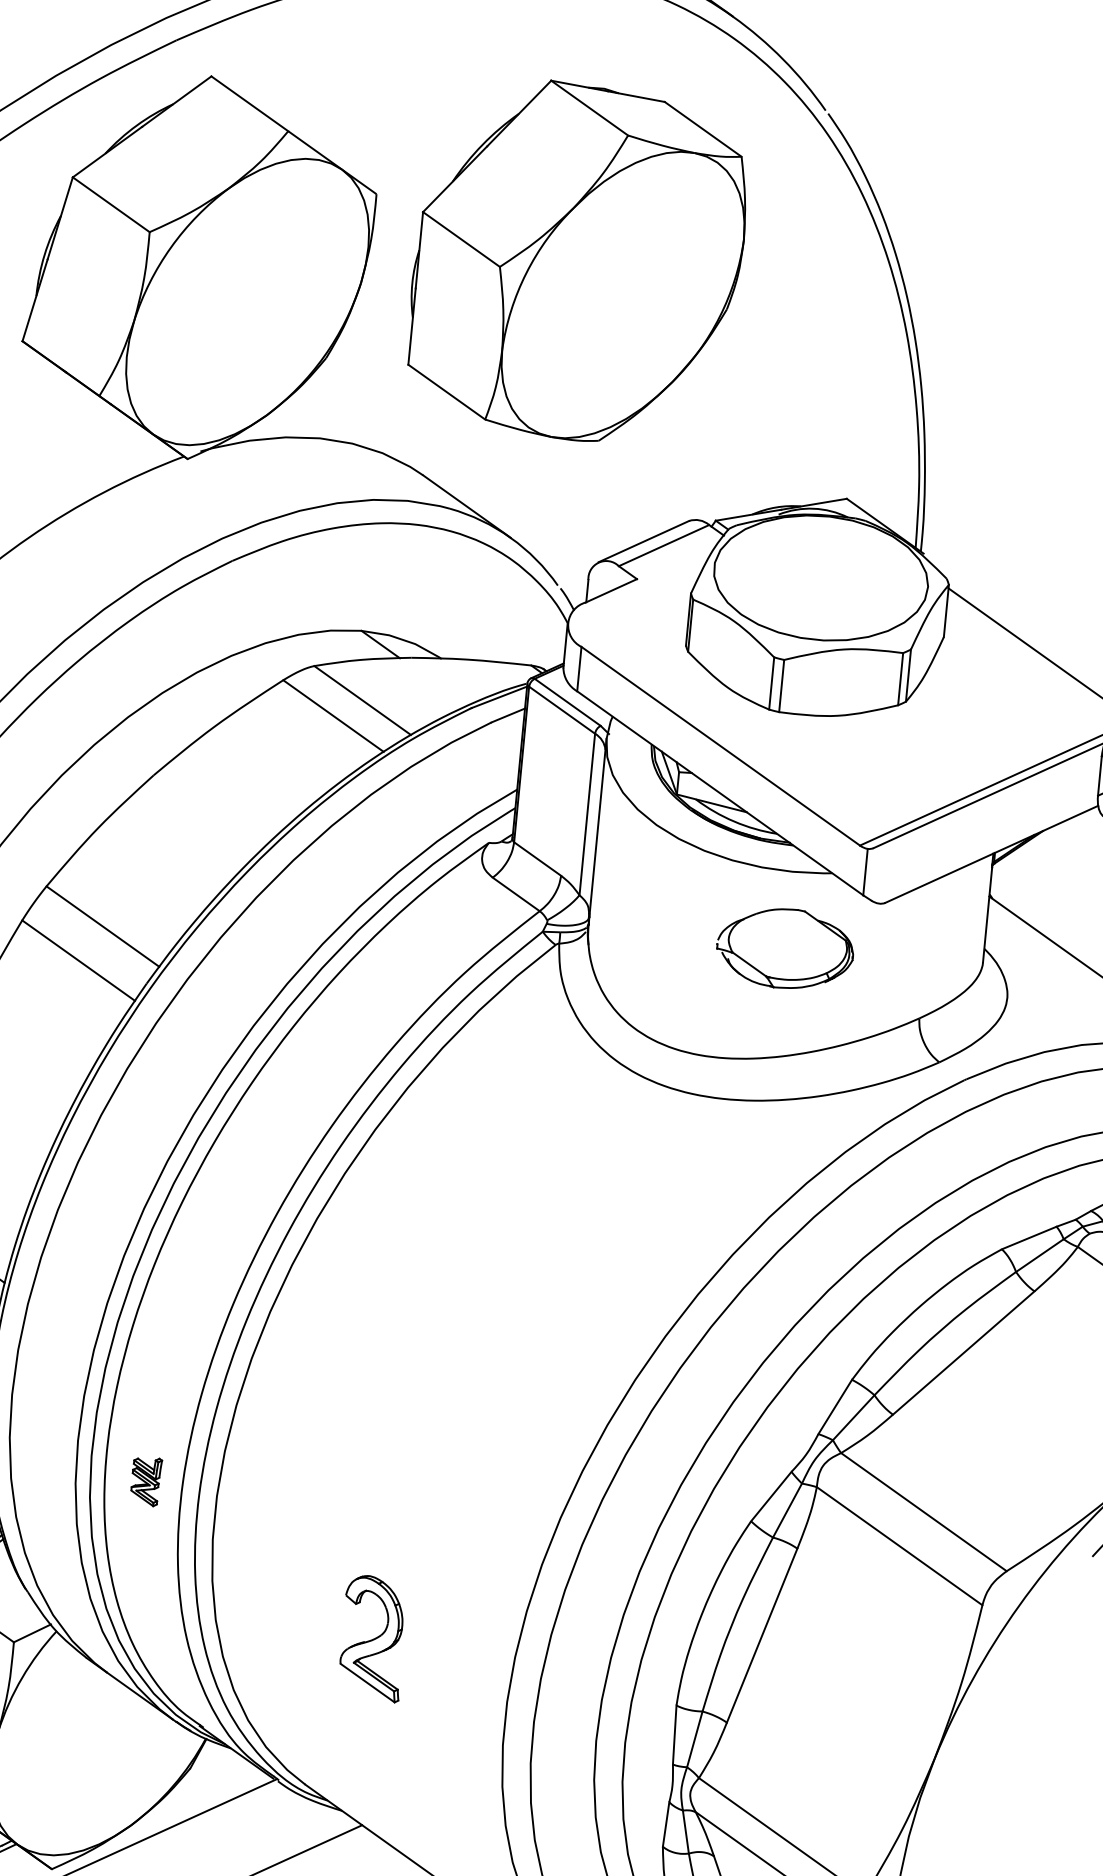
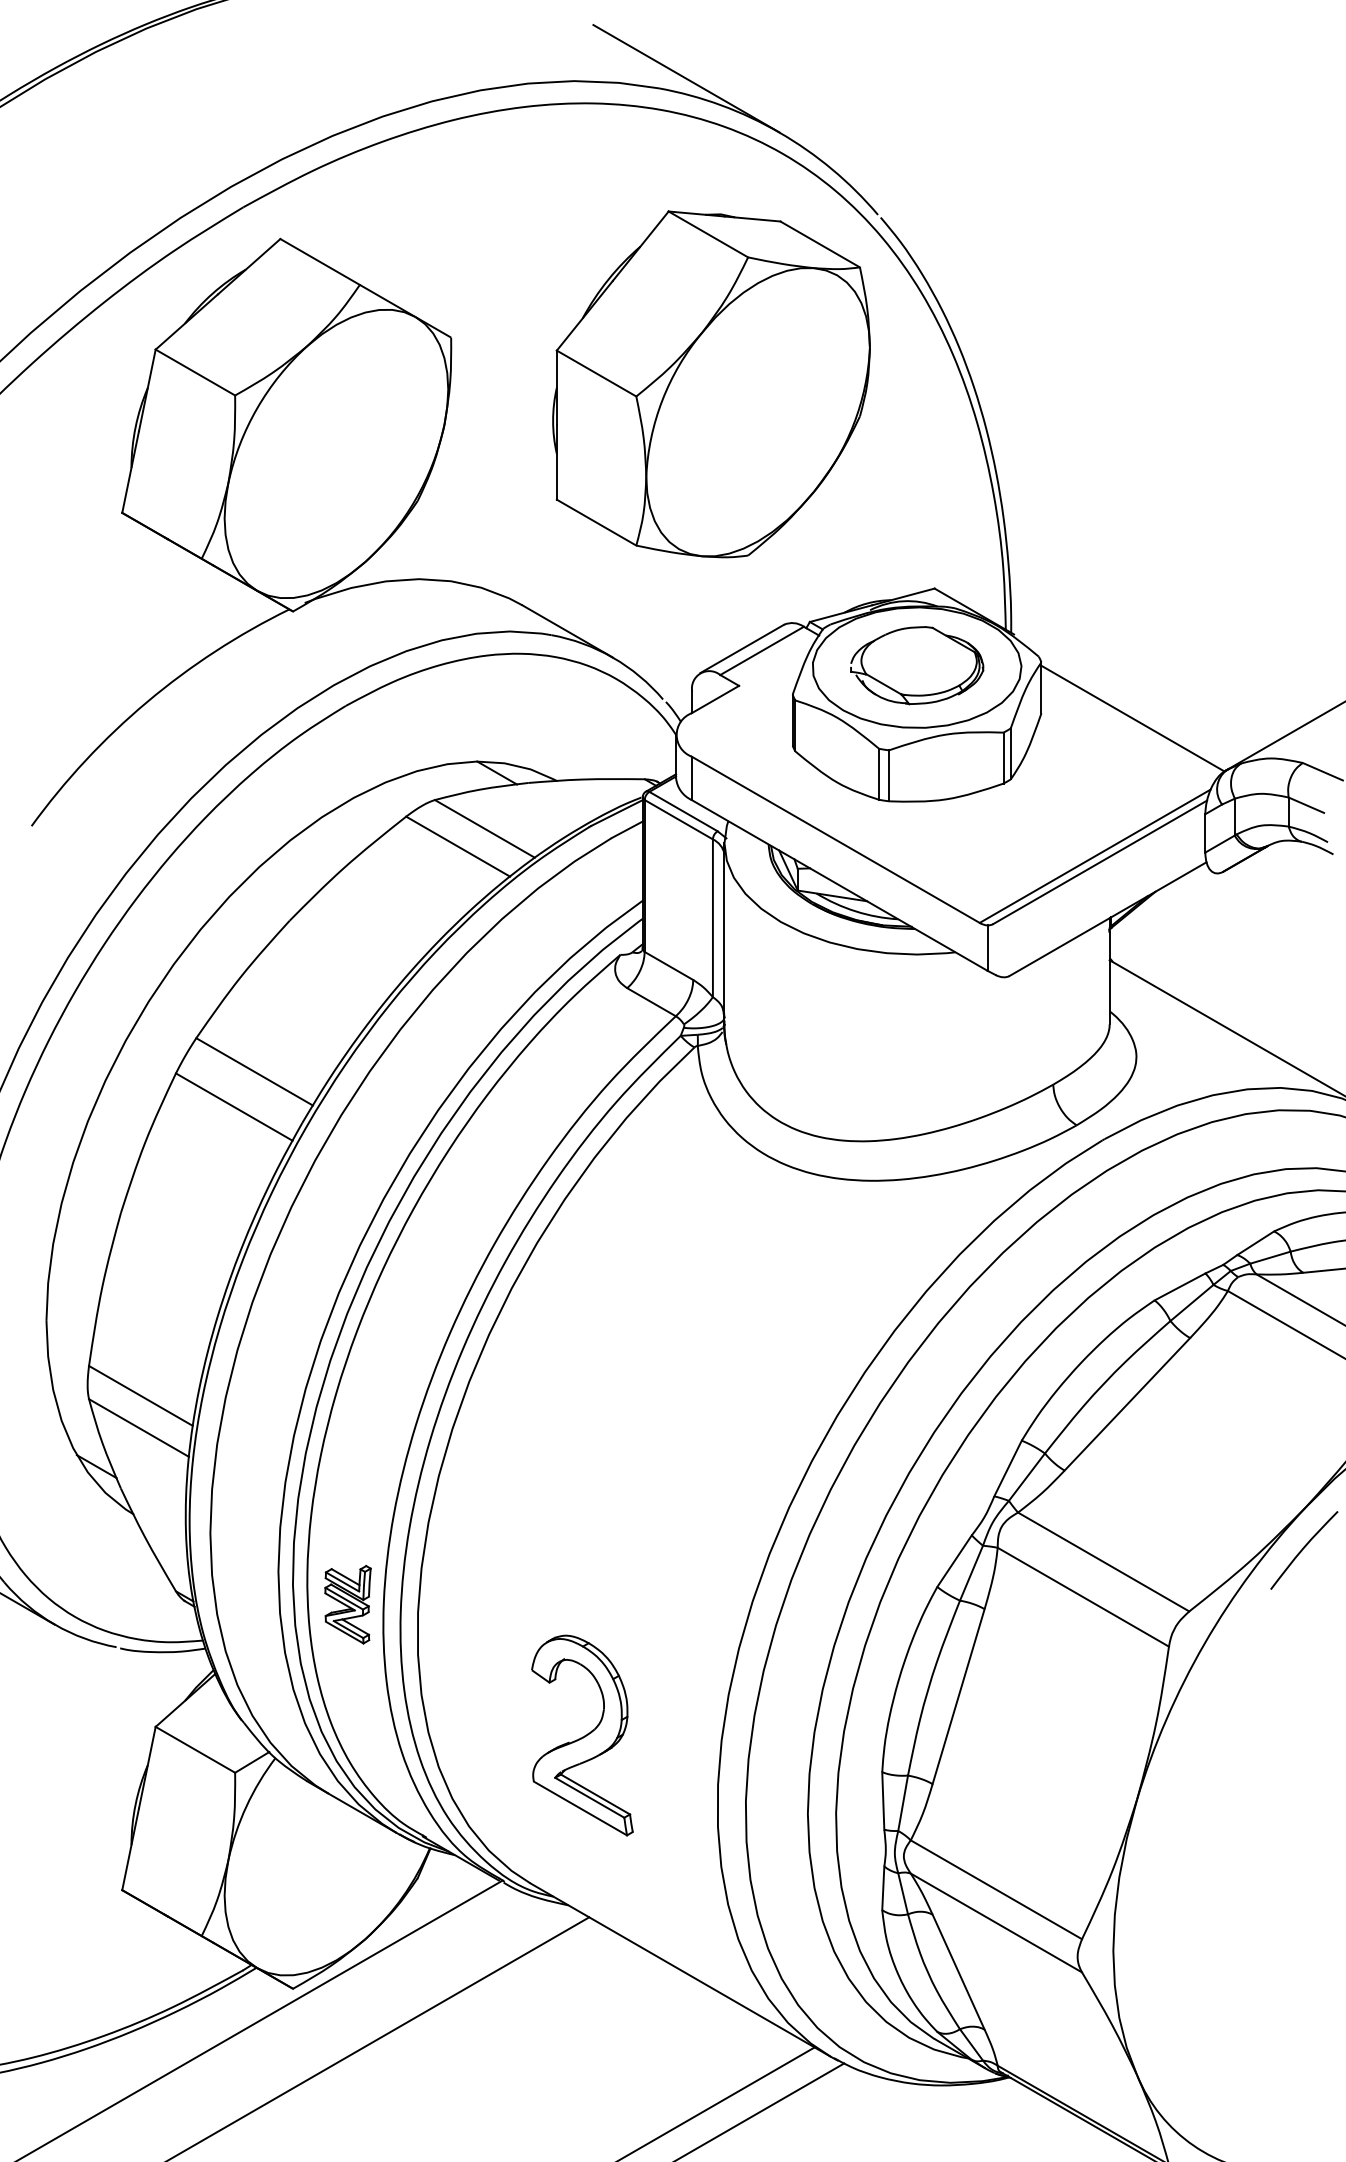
part: (578, 262) -> (711, 384), moved
part: (785, 948) -> (917, 665), moved
part: (145, 1481) -> (347, 1604), size x1.67
part: (373, 1638) -> (582, 1735), size x1.67

